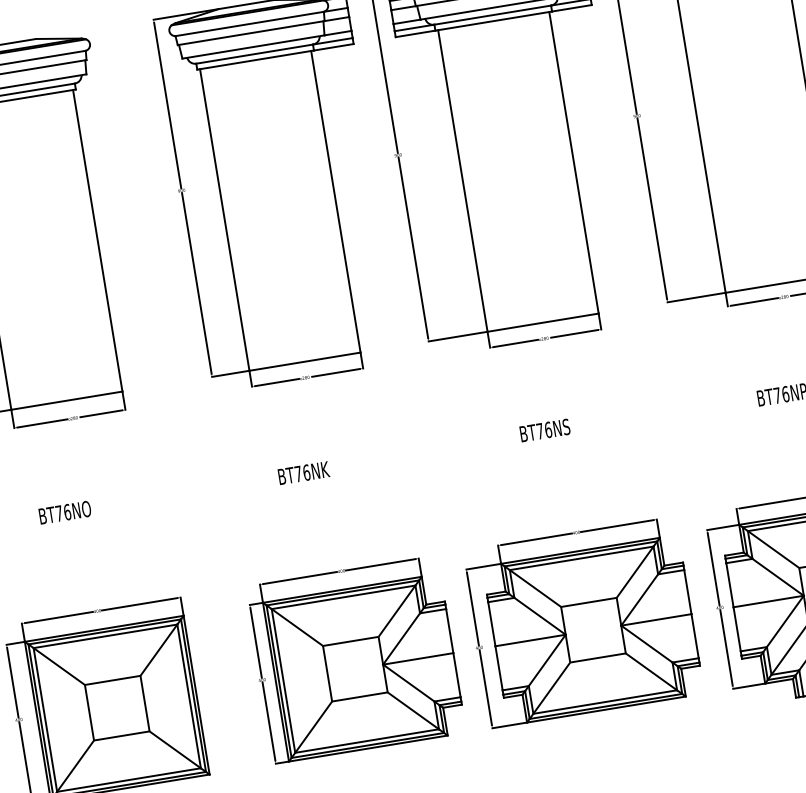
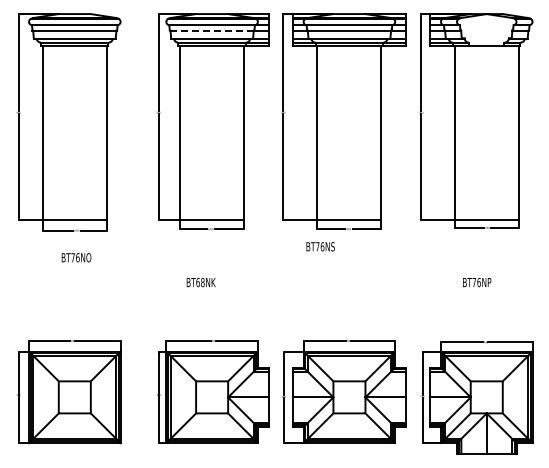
line: (251, 32) -> (212, 30), solid -> dashed
text: (544, 430) -> (320, 246), moved
text: (302, 473) -> (200, 282), BT76NK -> BT68NK
text: (65, 512) -> (76, 257), moved

